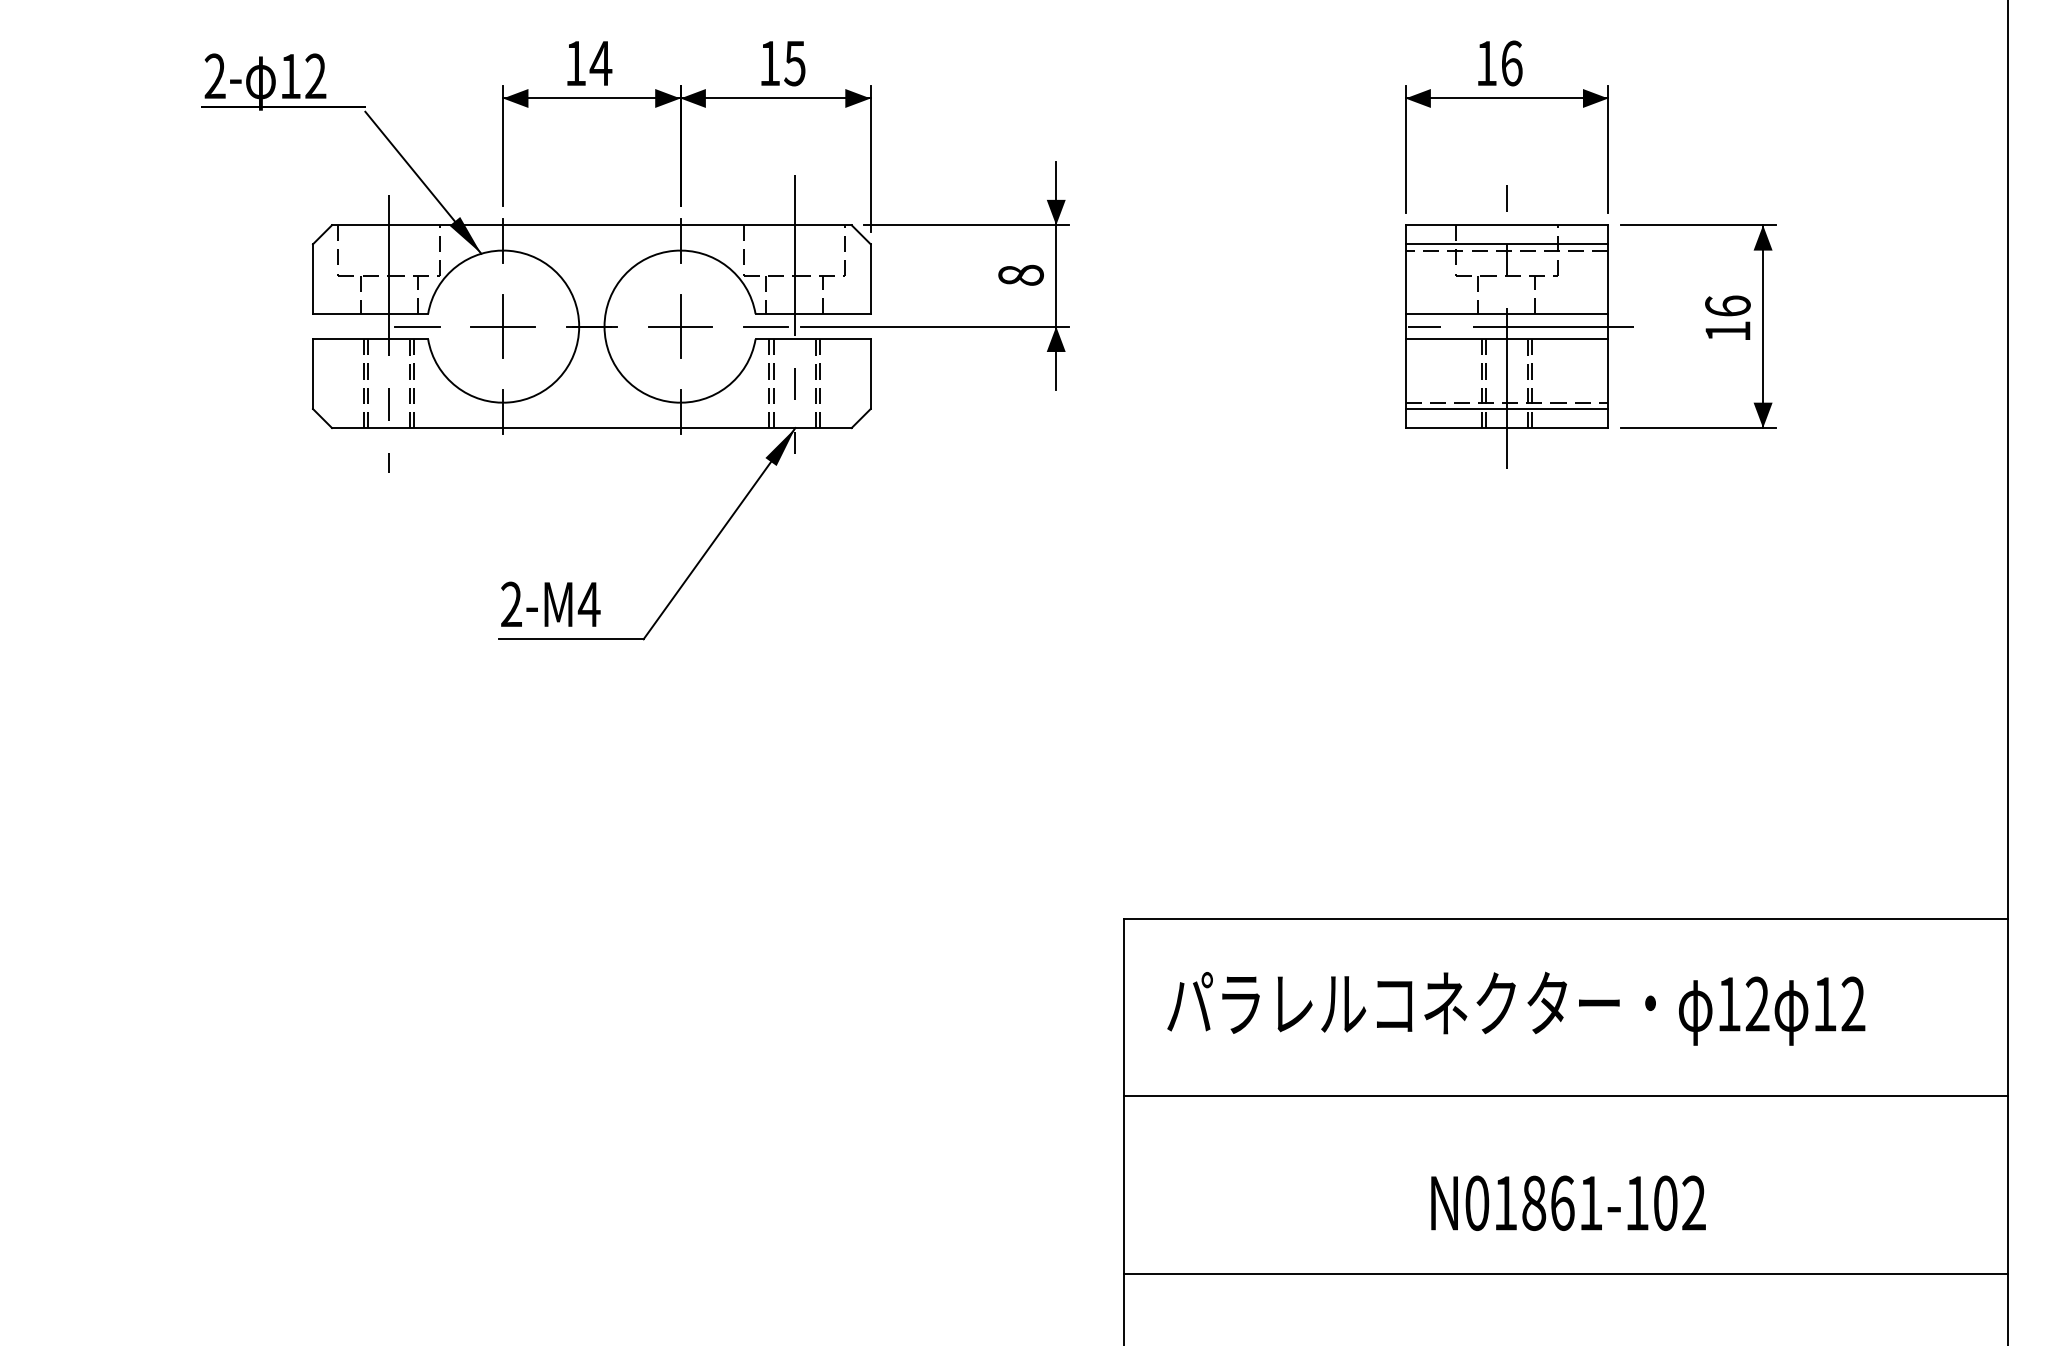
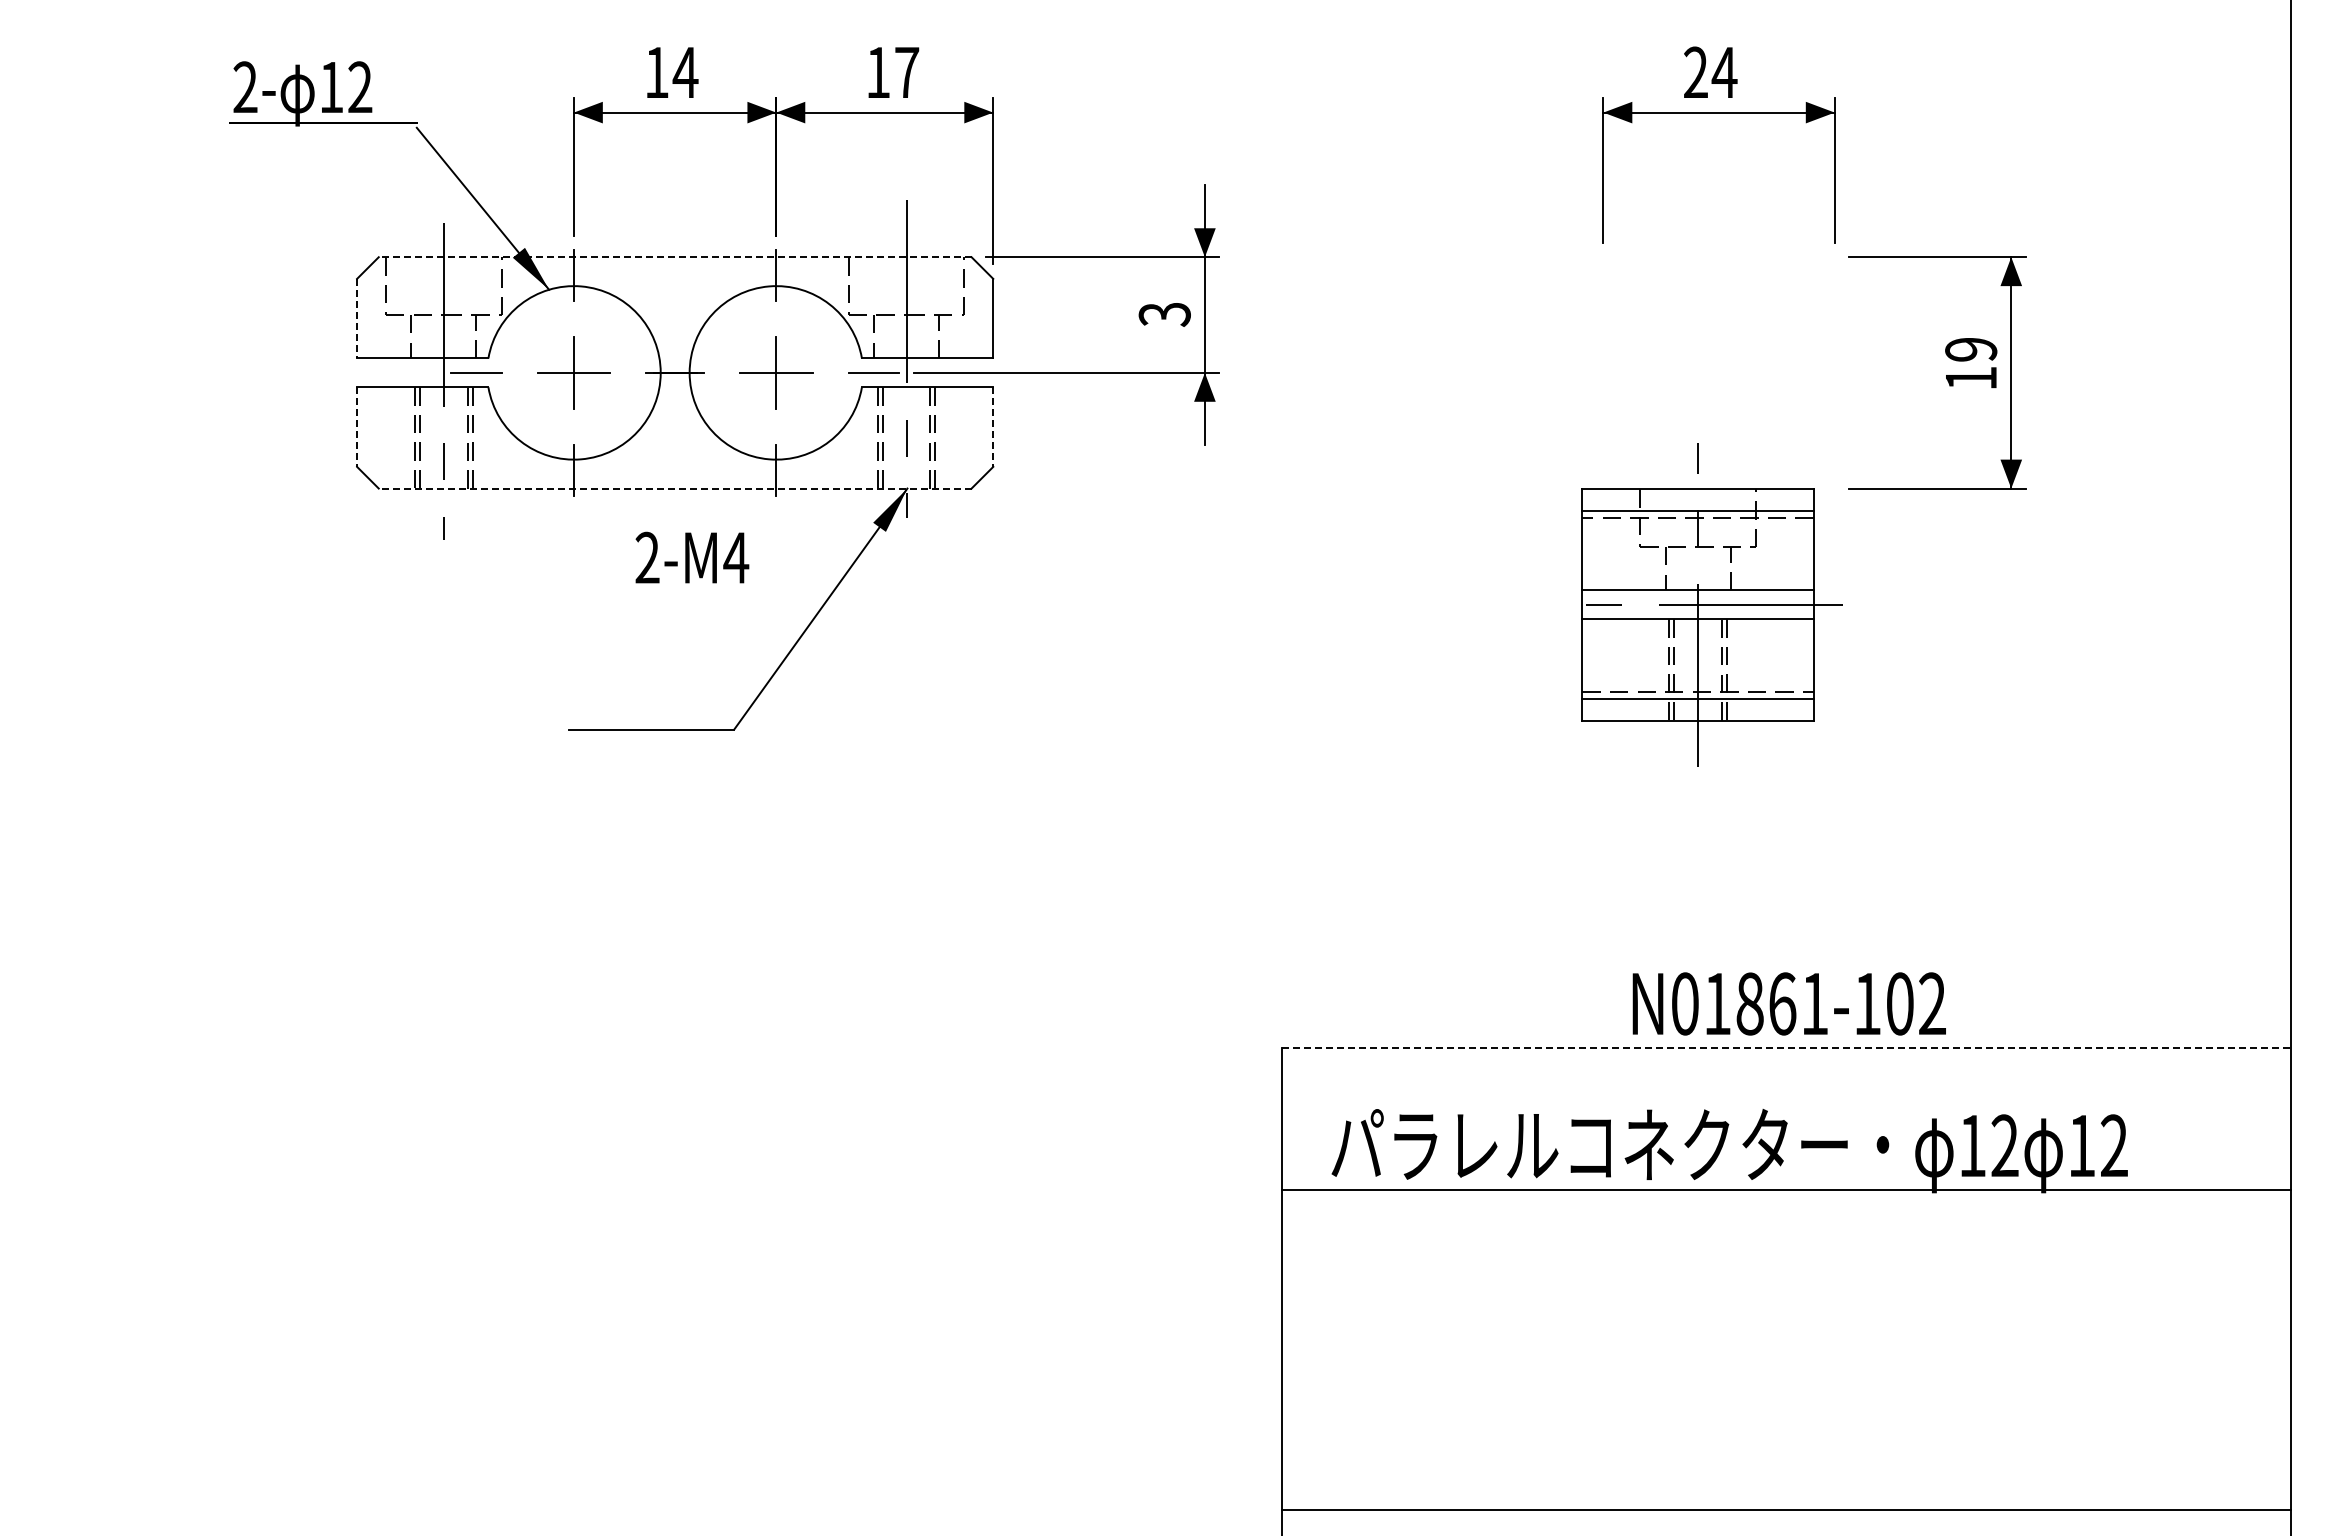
text: (794, 63) -> (906, 72), 15 -> 17
text: (1499, 63) -> (1710, 72), 16 -> 24
line: (591, 225) -> (674, 257), solid -> dashed
text: (1020, 275) -> (1164, 314), 8 -> 3
line: (313, 278) -> (357, 318), solid -> dashed
text: (1728, 306) -> (1971, 349), 16 -> 19
part: (1518, 326) -> (1711, 604), moved
line: (313, 374) -> (357, 427), solid -> dashed
line: (870, 374) -> (993, 427), solid -> dashed
line: (591, 427) -> (674, 488), solid -> dashed
text: (550, 604) -> (692, 557), moved
line: (1566, 918) -> (1786, 1048), solid -> dashed
line: (1565, 1095) -> (1785, 1189), moved
text: (1567, 1202) -> (1788, 1003), moved
line: (1565, 1273) -> (1785, 1510), moved

